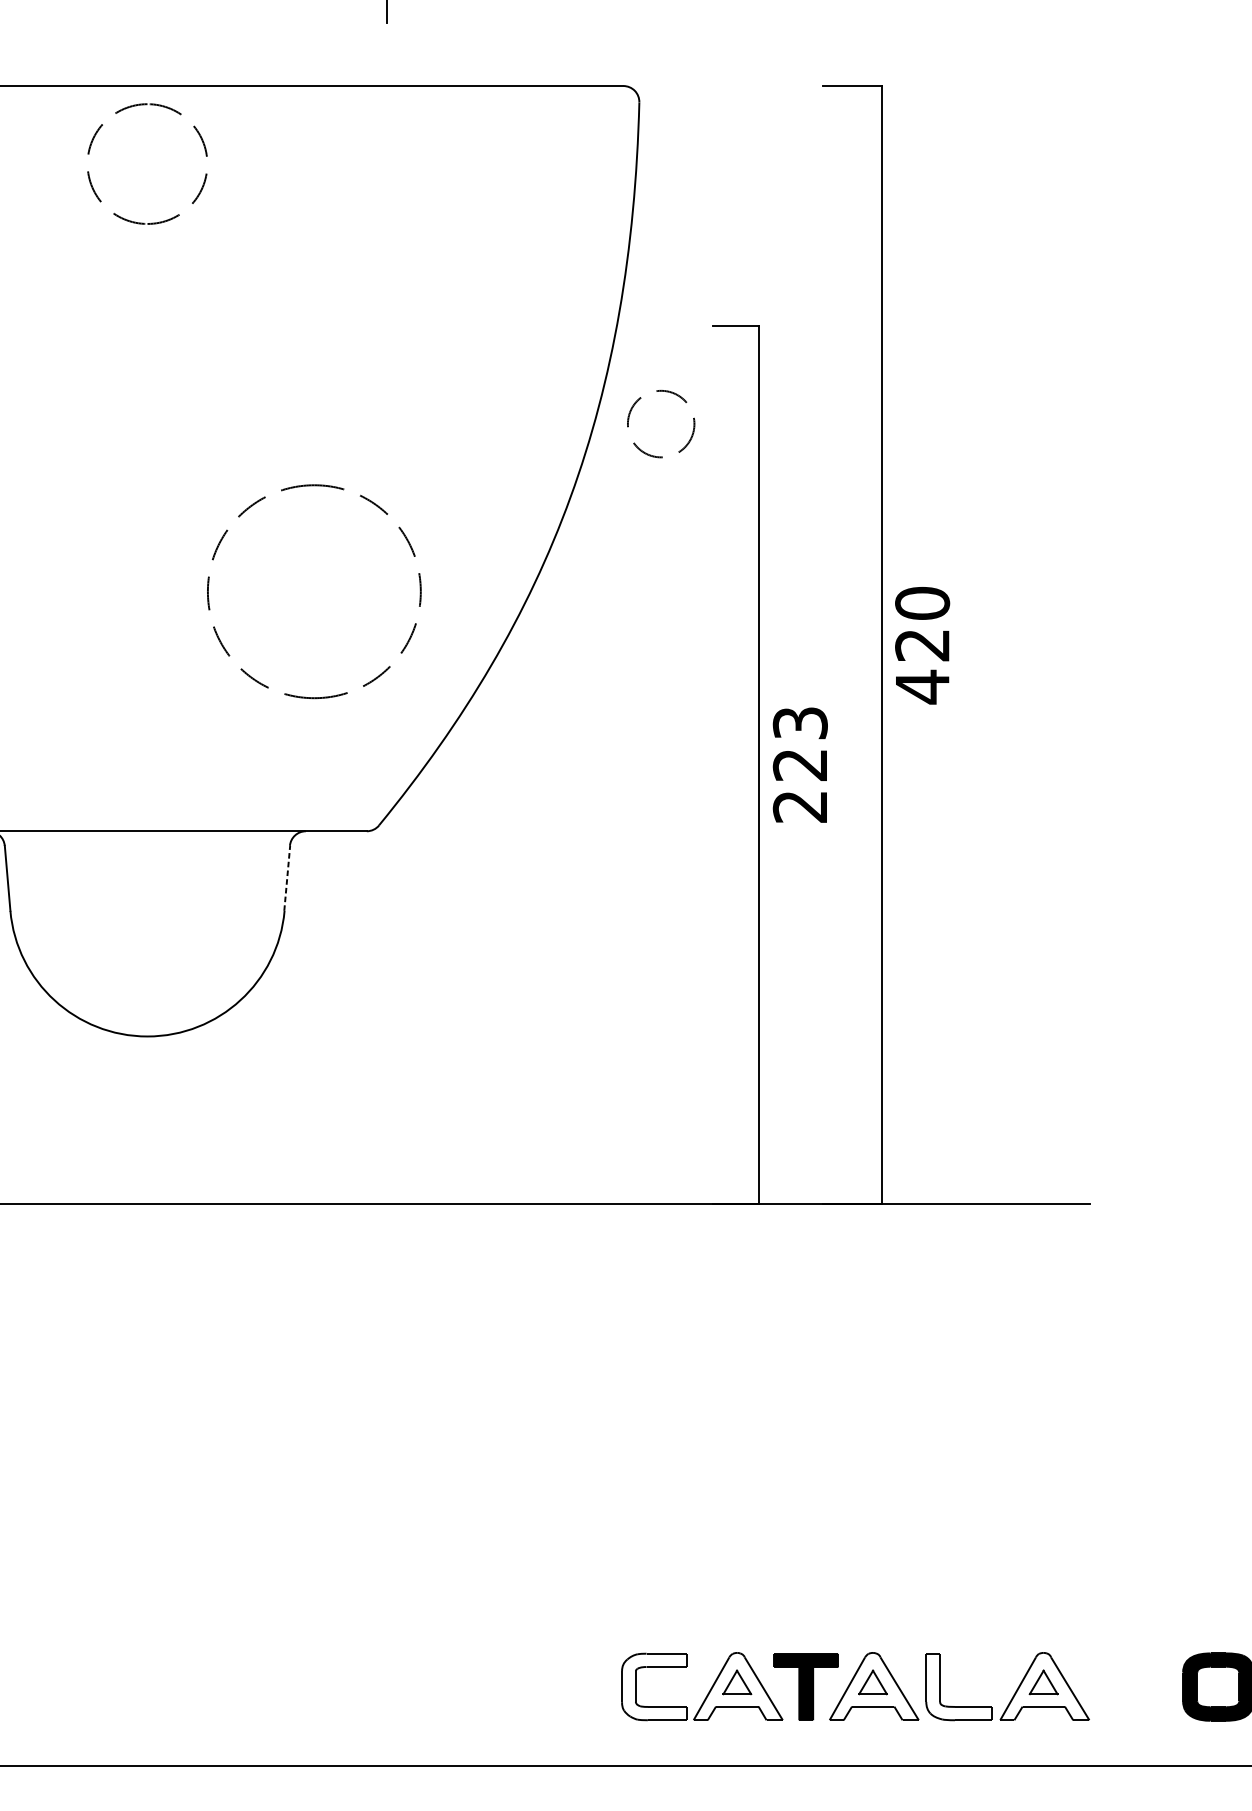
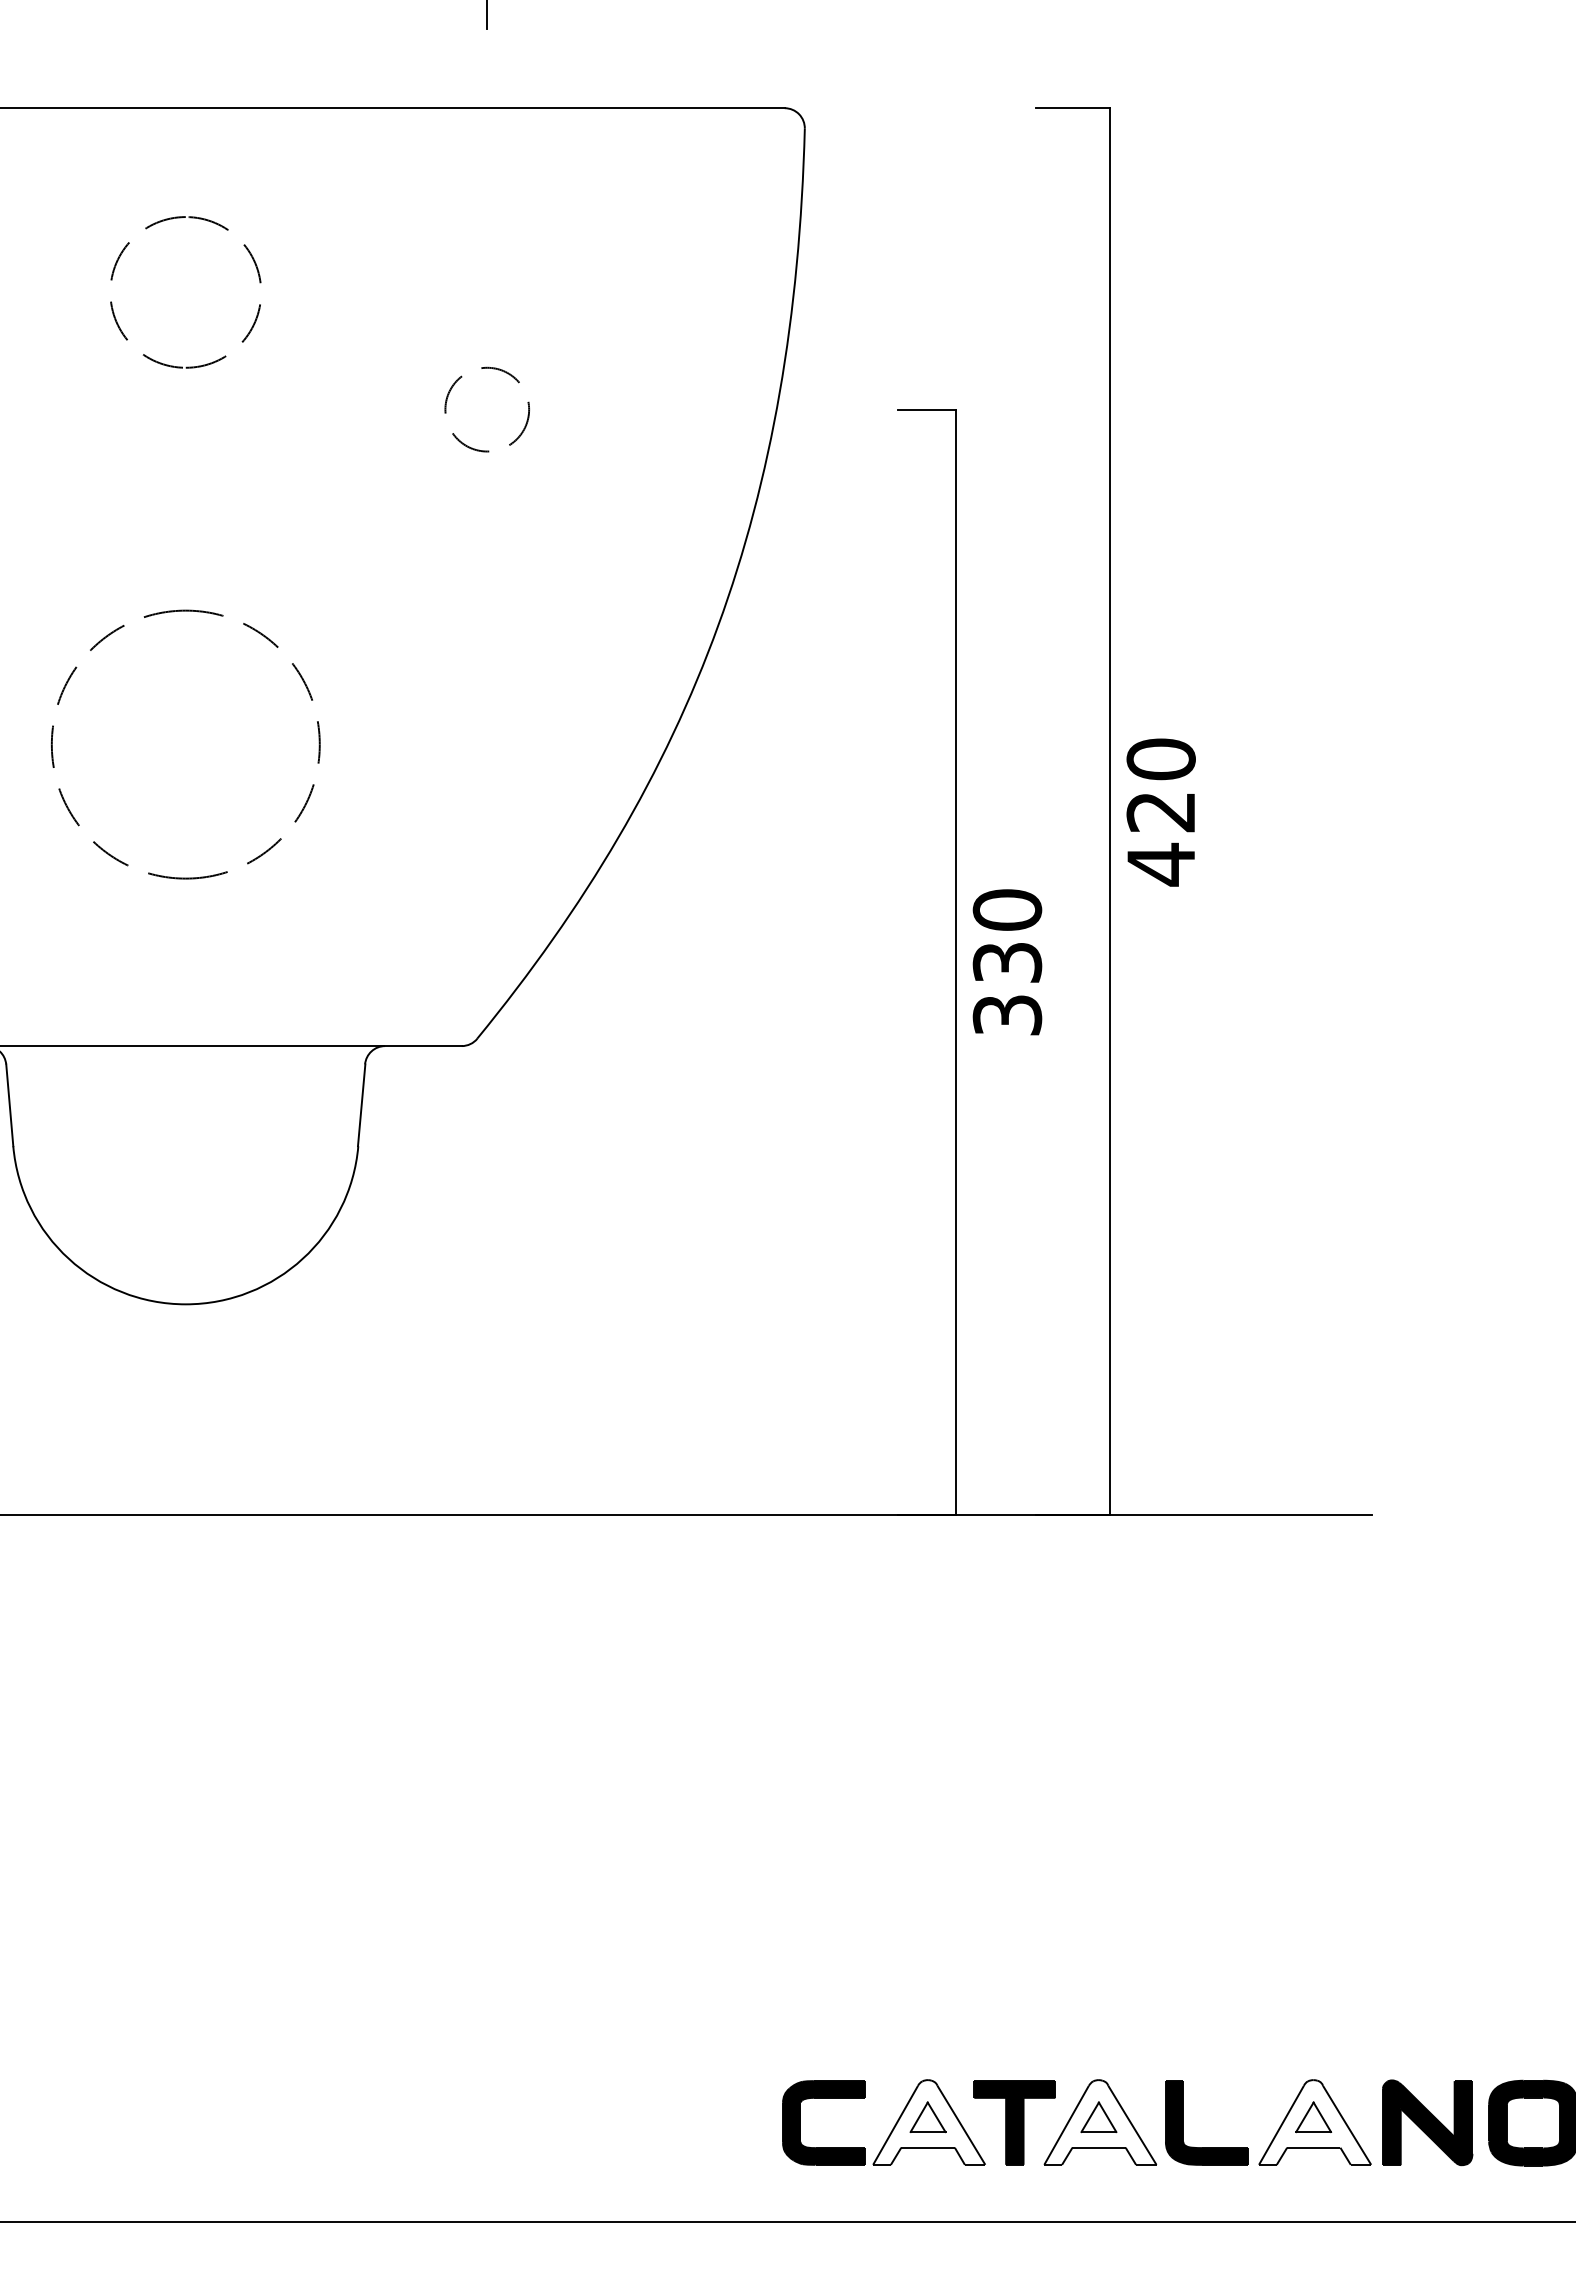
part: (92, 184) -> (116, 318), moved
circle: (660, 423) -> (486, 409), moved
part: (210, 606) -> (54, 763), moved
text: (800, 764) -> (1007, 962), 223 -> 330
line: (287, 877) -> (361, 1104), dashed -> solid
fill: (655, 1686) -> (824, 2122), added
fill: (958, 1686) -> (1206, 2122), added
part: (1134, 1686) -> (1427, 2122), added

